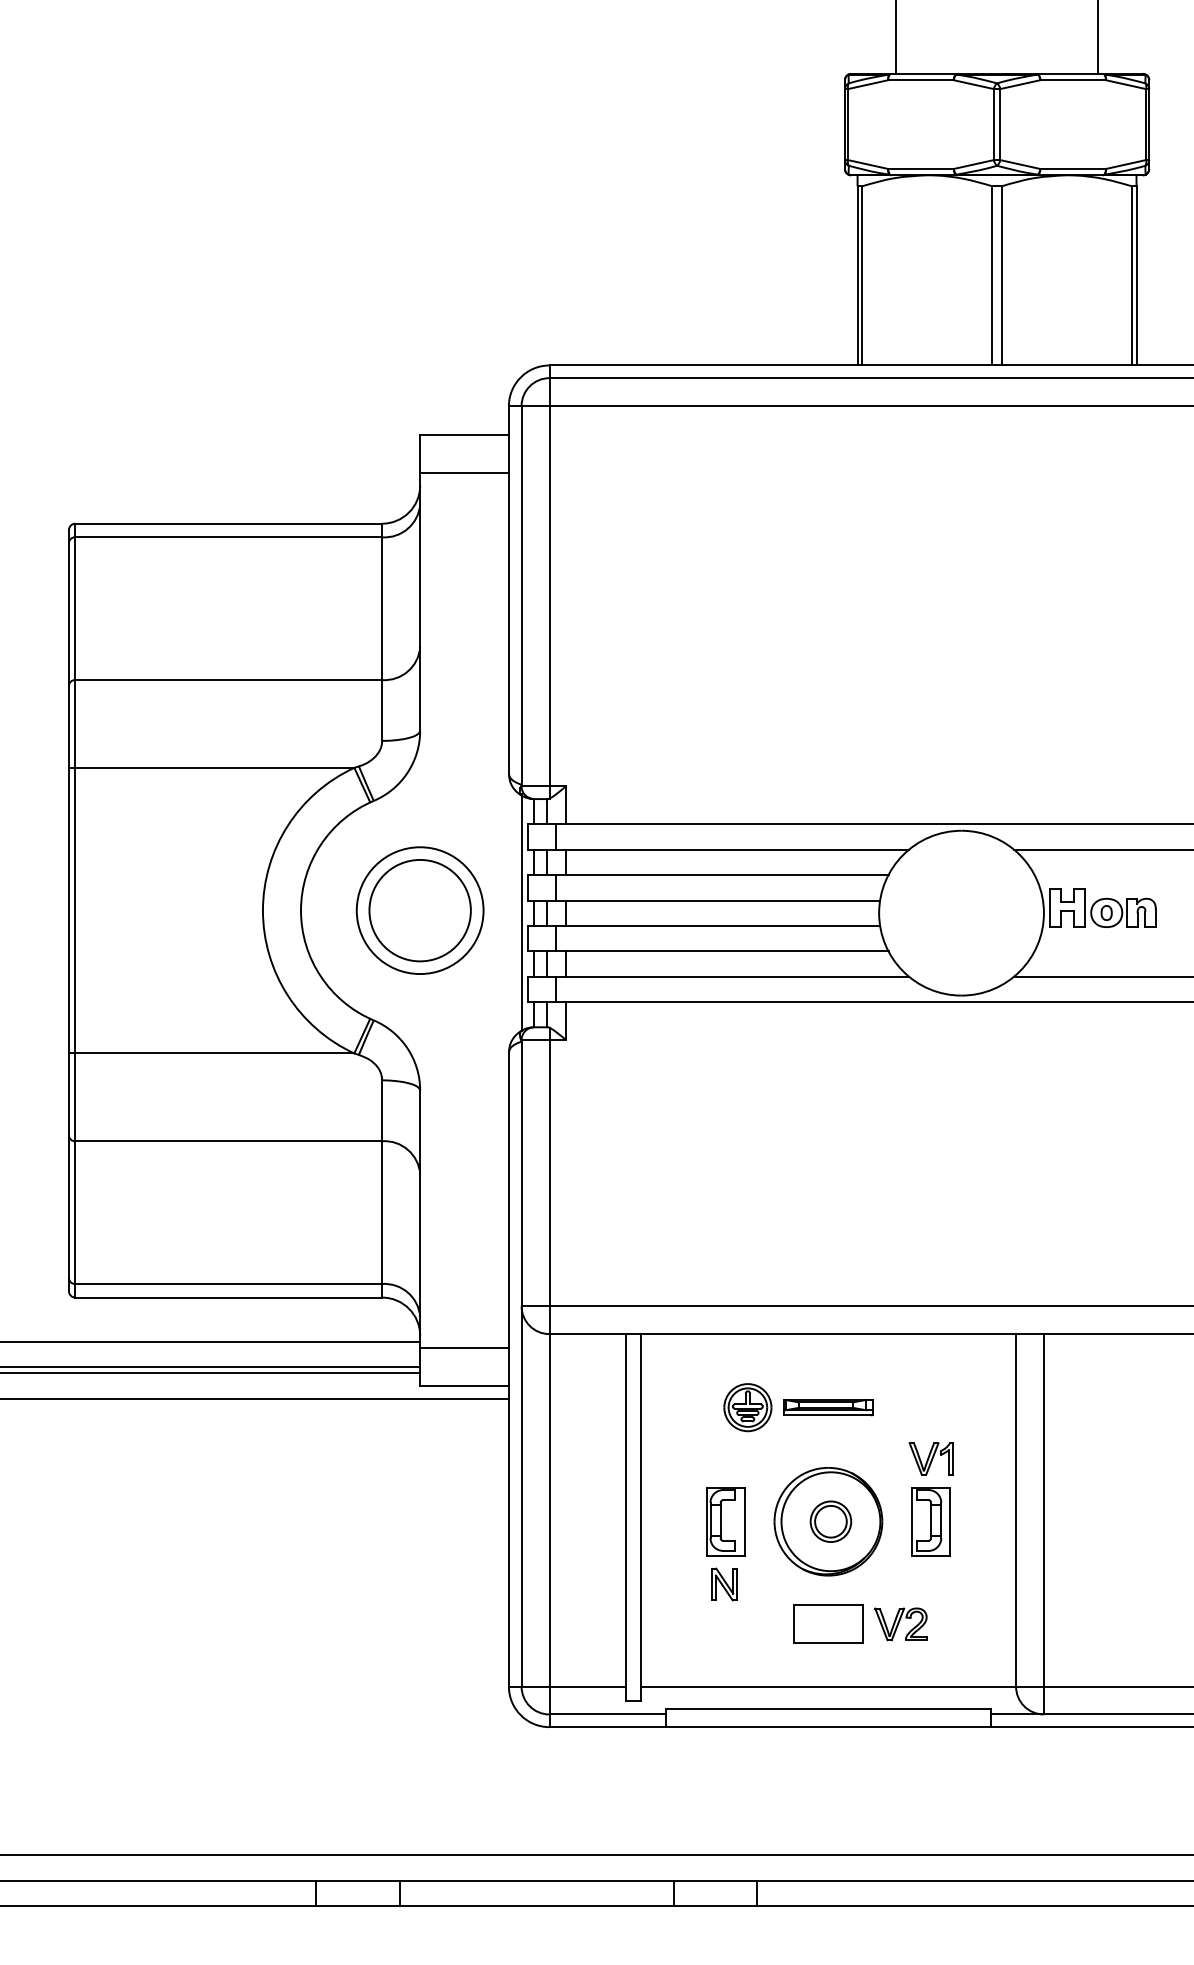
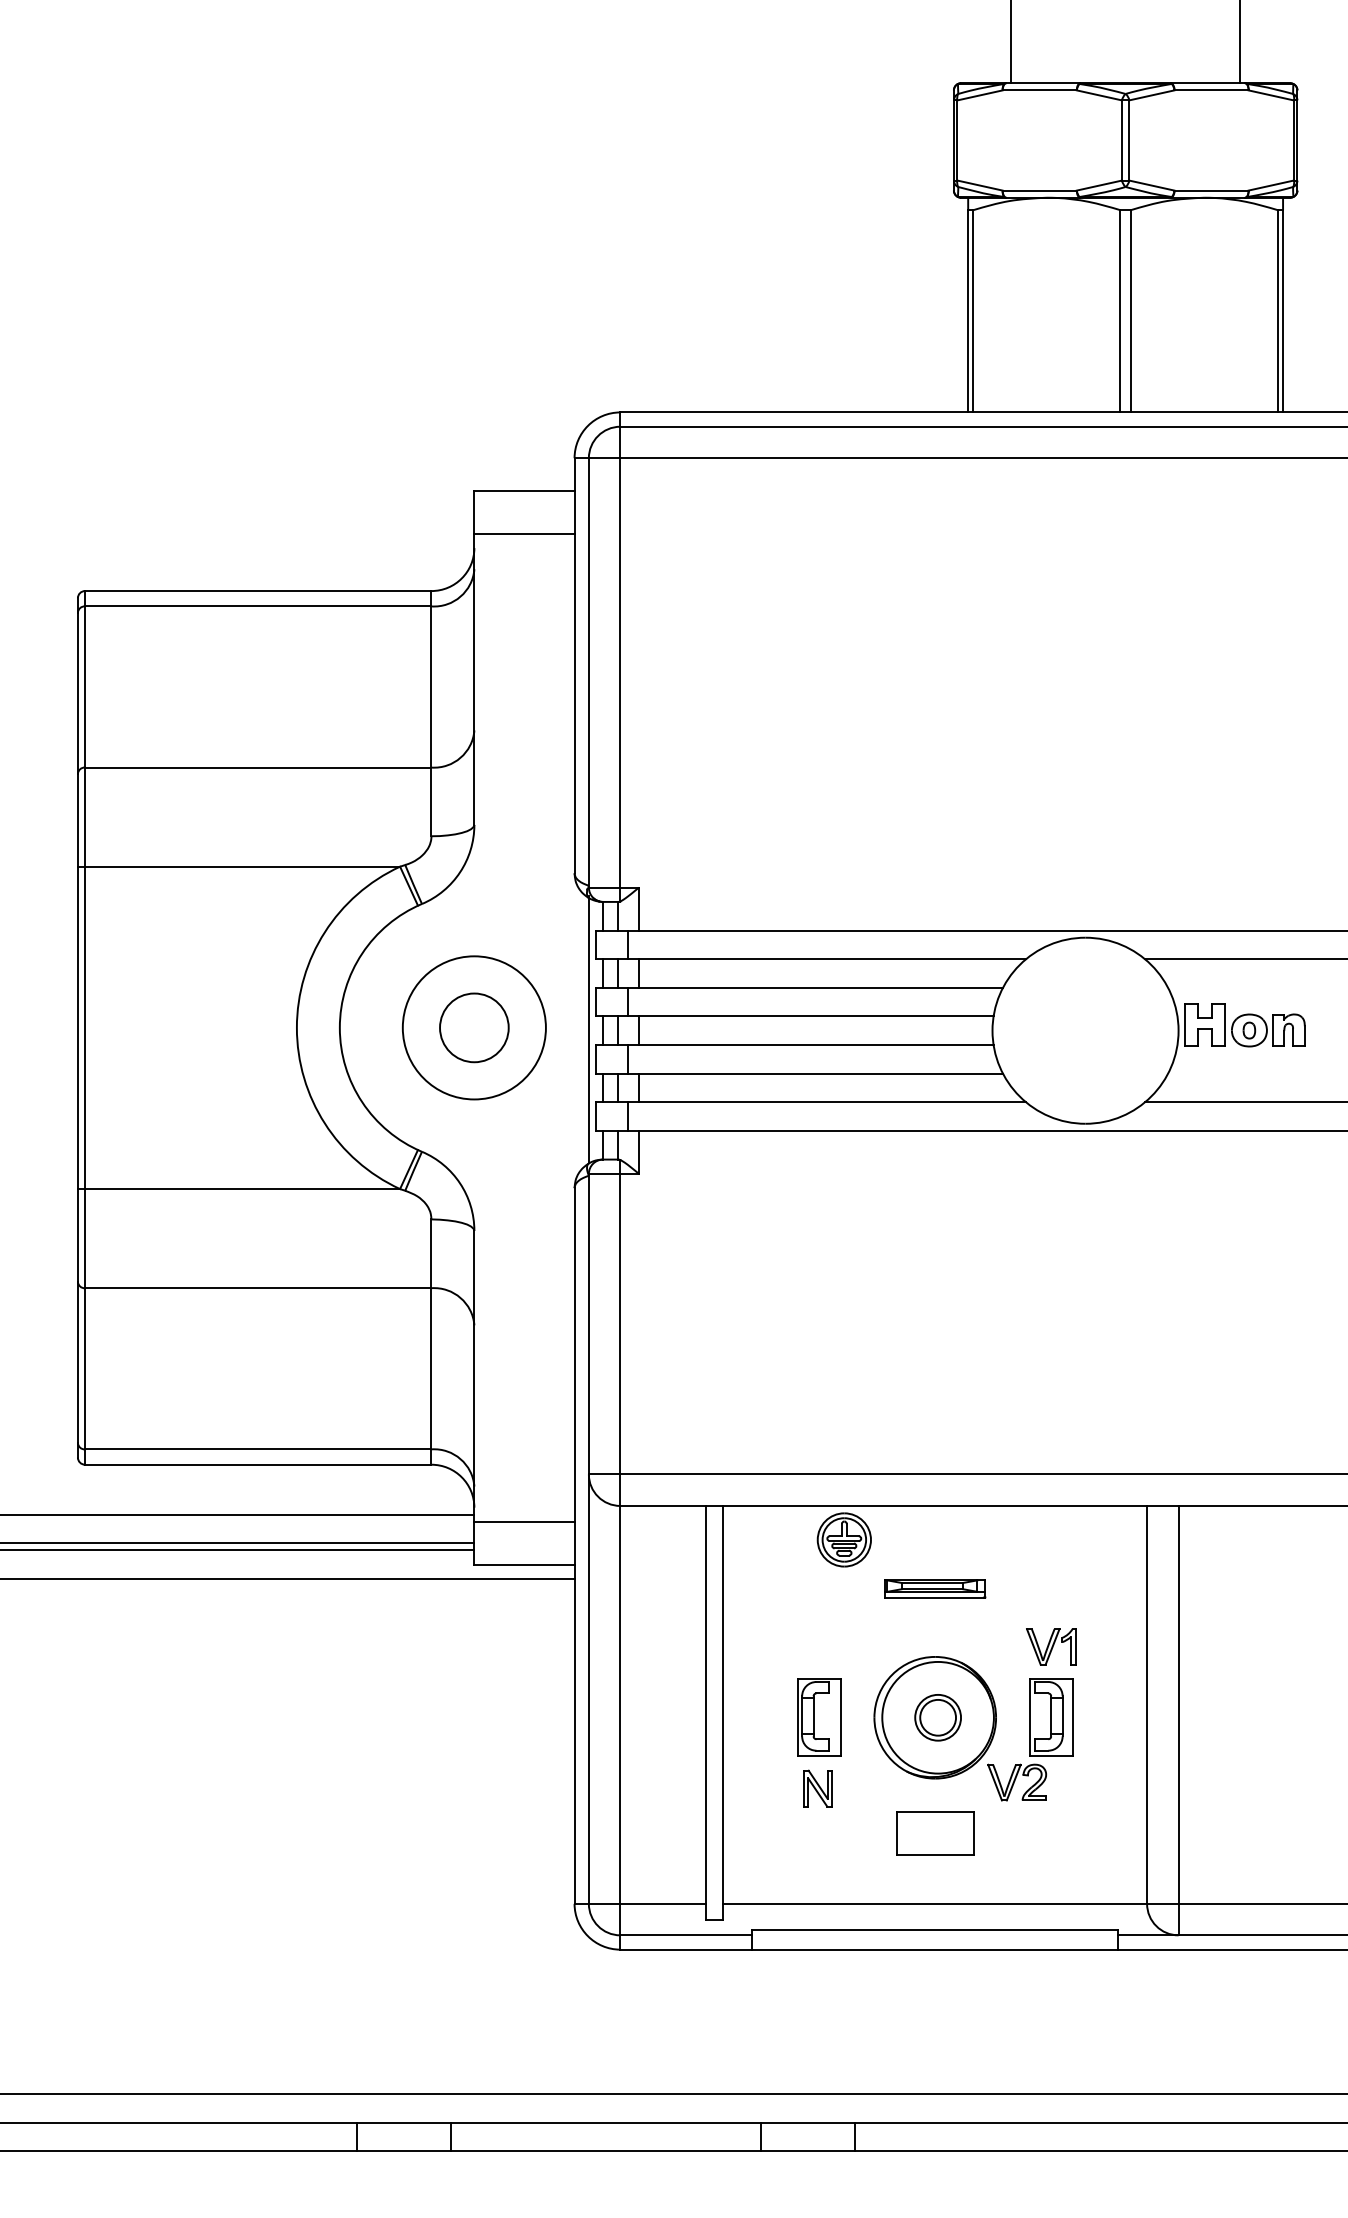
circle: (420, 910) -> (474, 1027), size x0.6
part: (747, 1407) -> (843, 1539), moved
part: (901, 1624) -> (1017, 1782), moved

